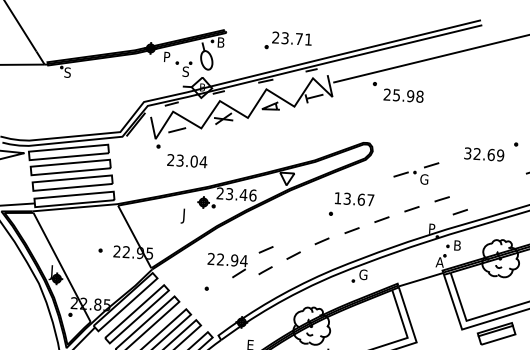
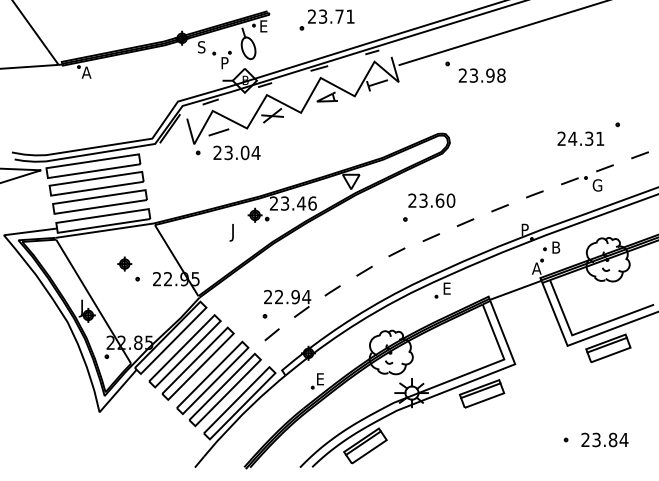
part: (287, 40) -> (326, 19), moved
text: (223, 42) -> (266, 26), B -> E
text: (166, 57) -> (201, 47), P -> S
text: (185, 71) -> (224, 62), S -> P
text: (67, 72) -> (86, 72), S -> A
text: (396, 94) -> (473, 74), 25.98 -> 23.98
text: (483, 154) -> (580, 138), 32.69 -> 24.31
text: (186, 160) -> (236, 152), moved
part: (416, 172) -> (587, 177), moved
text: (354, 199) -> (431, 200), 13.67 -> 23.60
line: (459, 212) -> (556, 208), removed
part: (90, 236) -> (124, 263), added
line: (265, 249) -> (331, 266), removed
part: (227, 265) -> (287, 303), moved
text: (363, 274) -> (447, 288), G -> E
line: (211, 304) -> (271, 334), added

